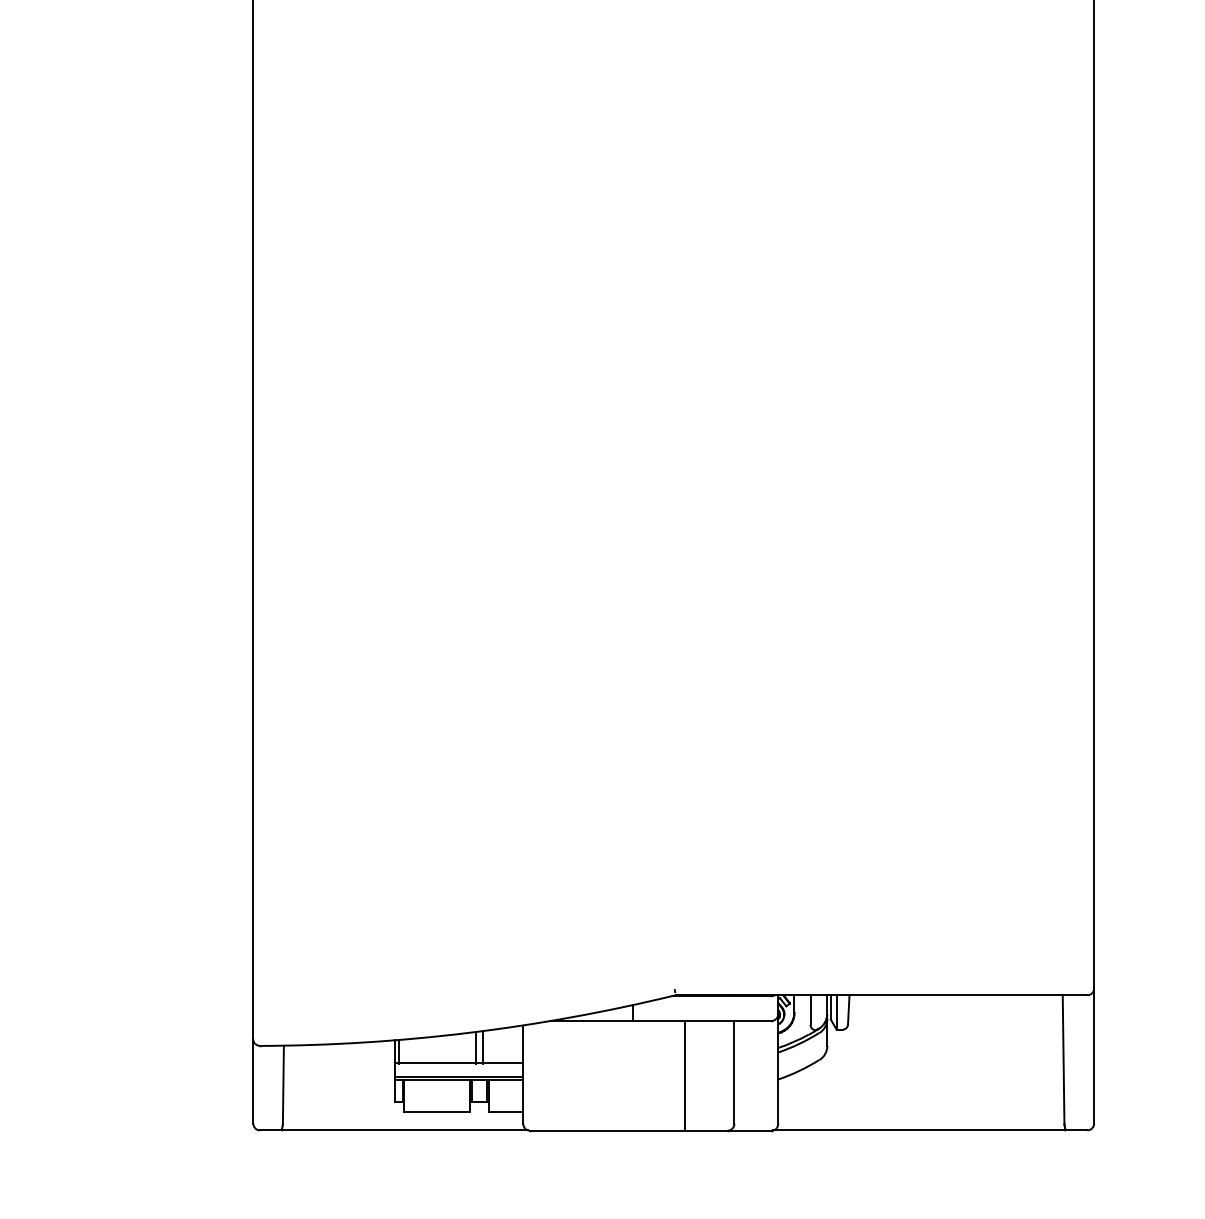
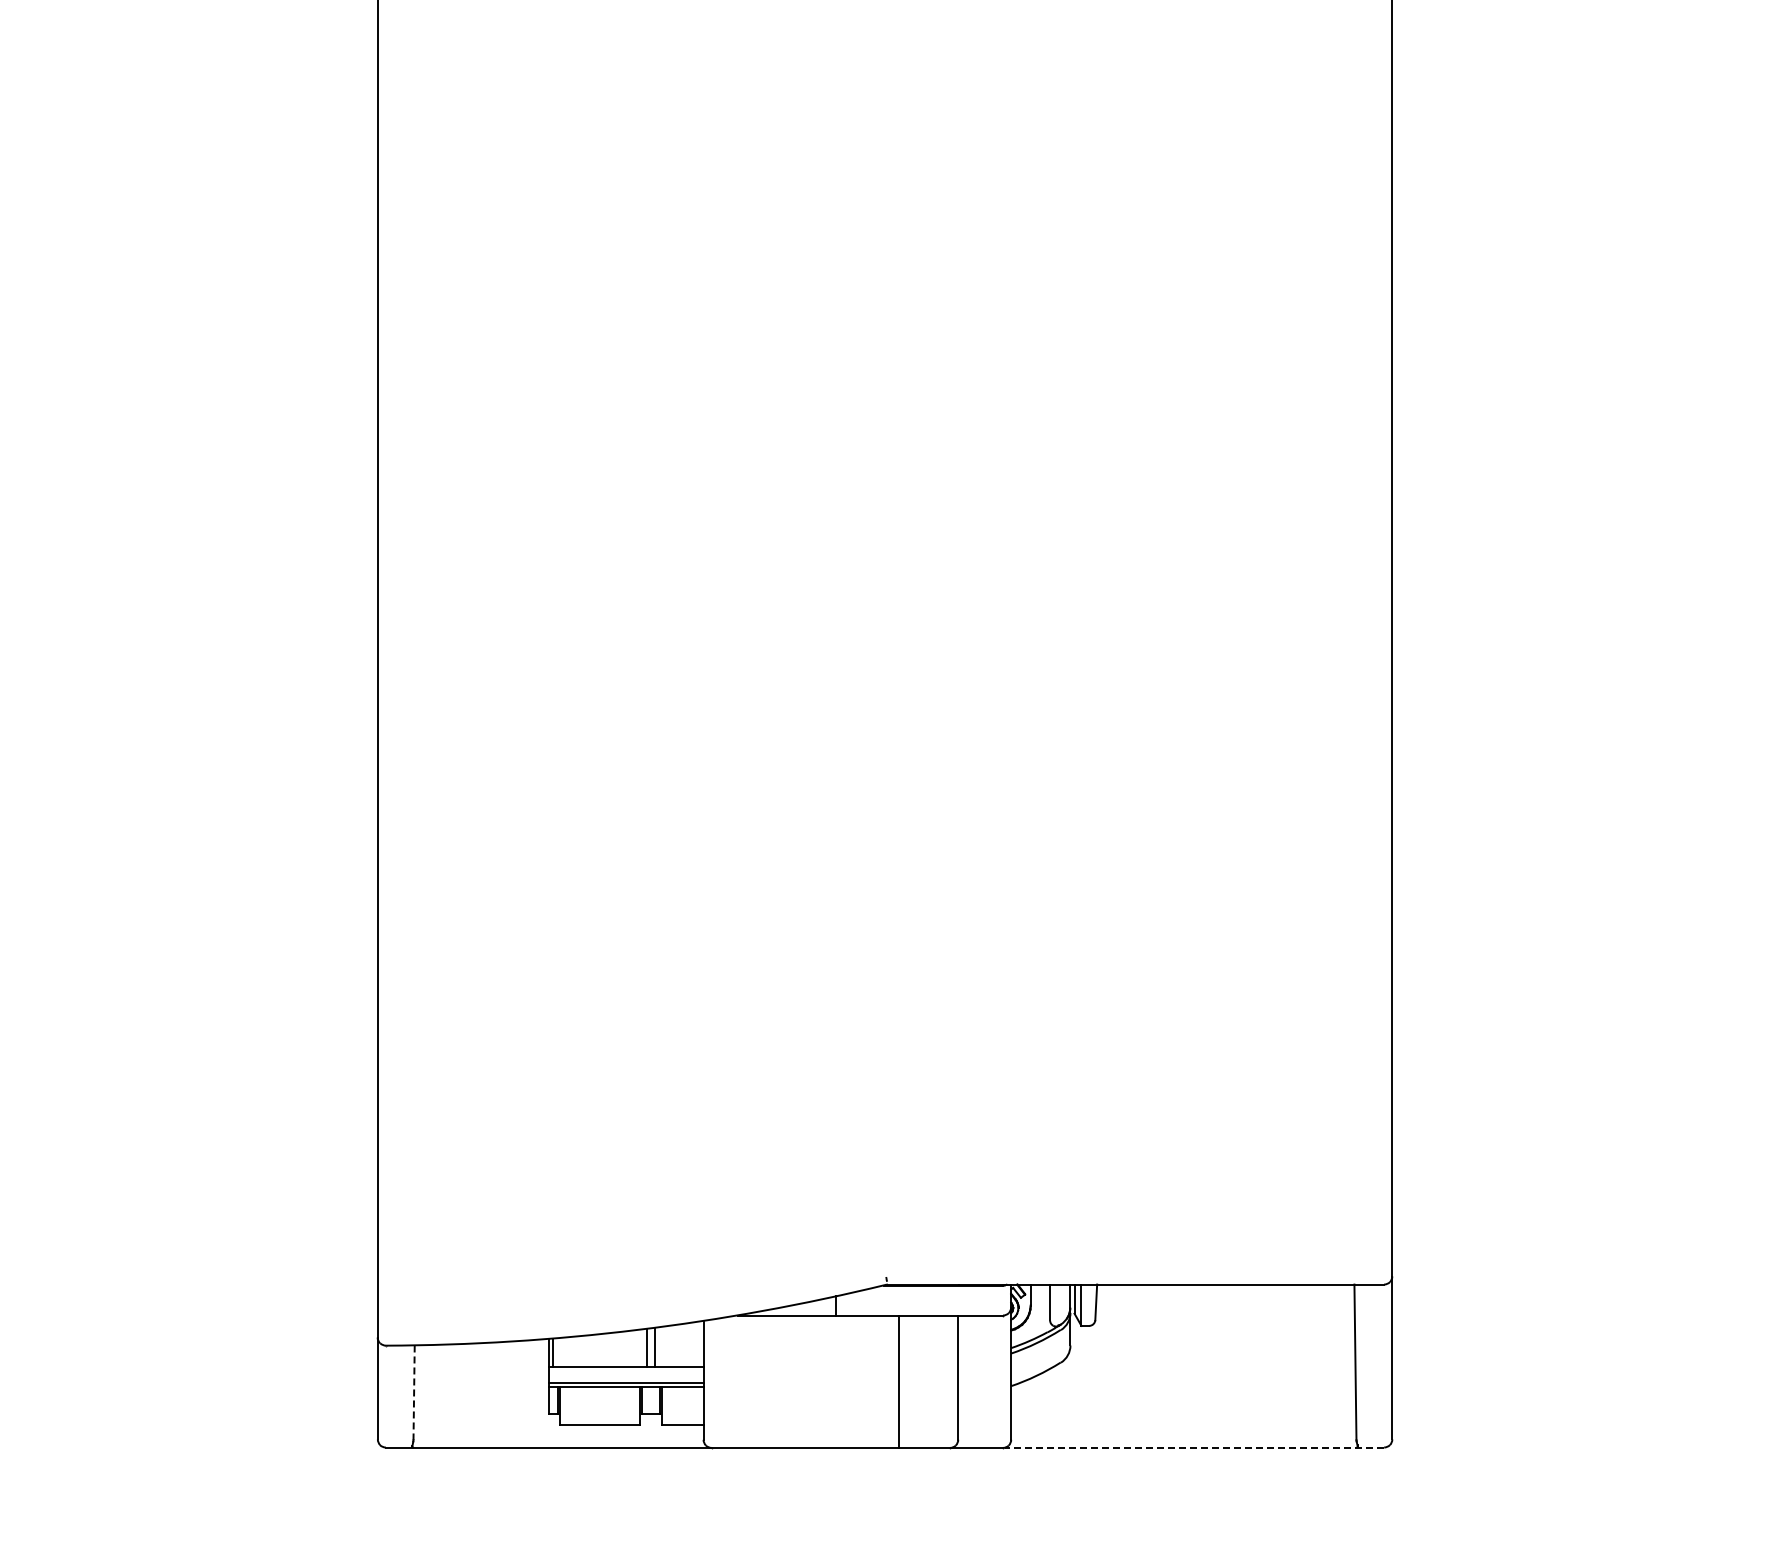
line: (283, 1085) -> (414, 1393), solid -> dashed
line: (930, 1130) -> (1194, 1447), solid -> dashed

